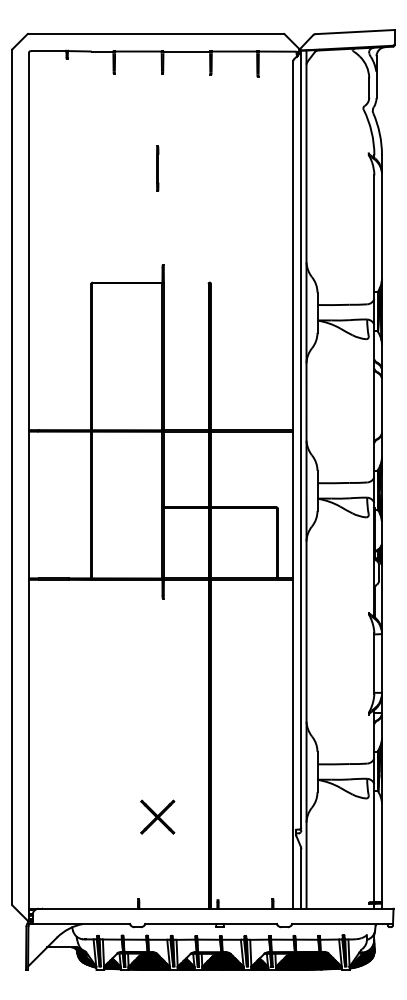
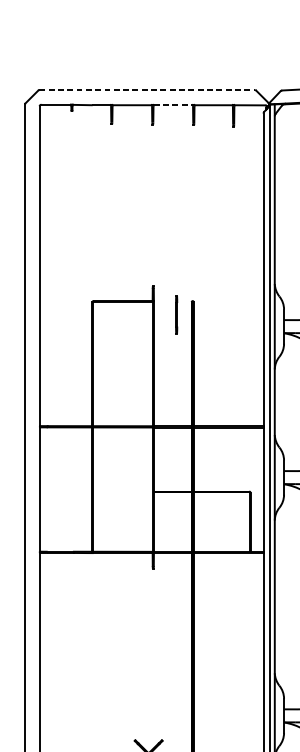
line: (156, 33) -> (147, 89), solid -> dashed
line: (186, 51) -> (173, 105), solid -> dashed
line: (157, 168) -> (176, 314), moved

